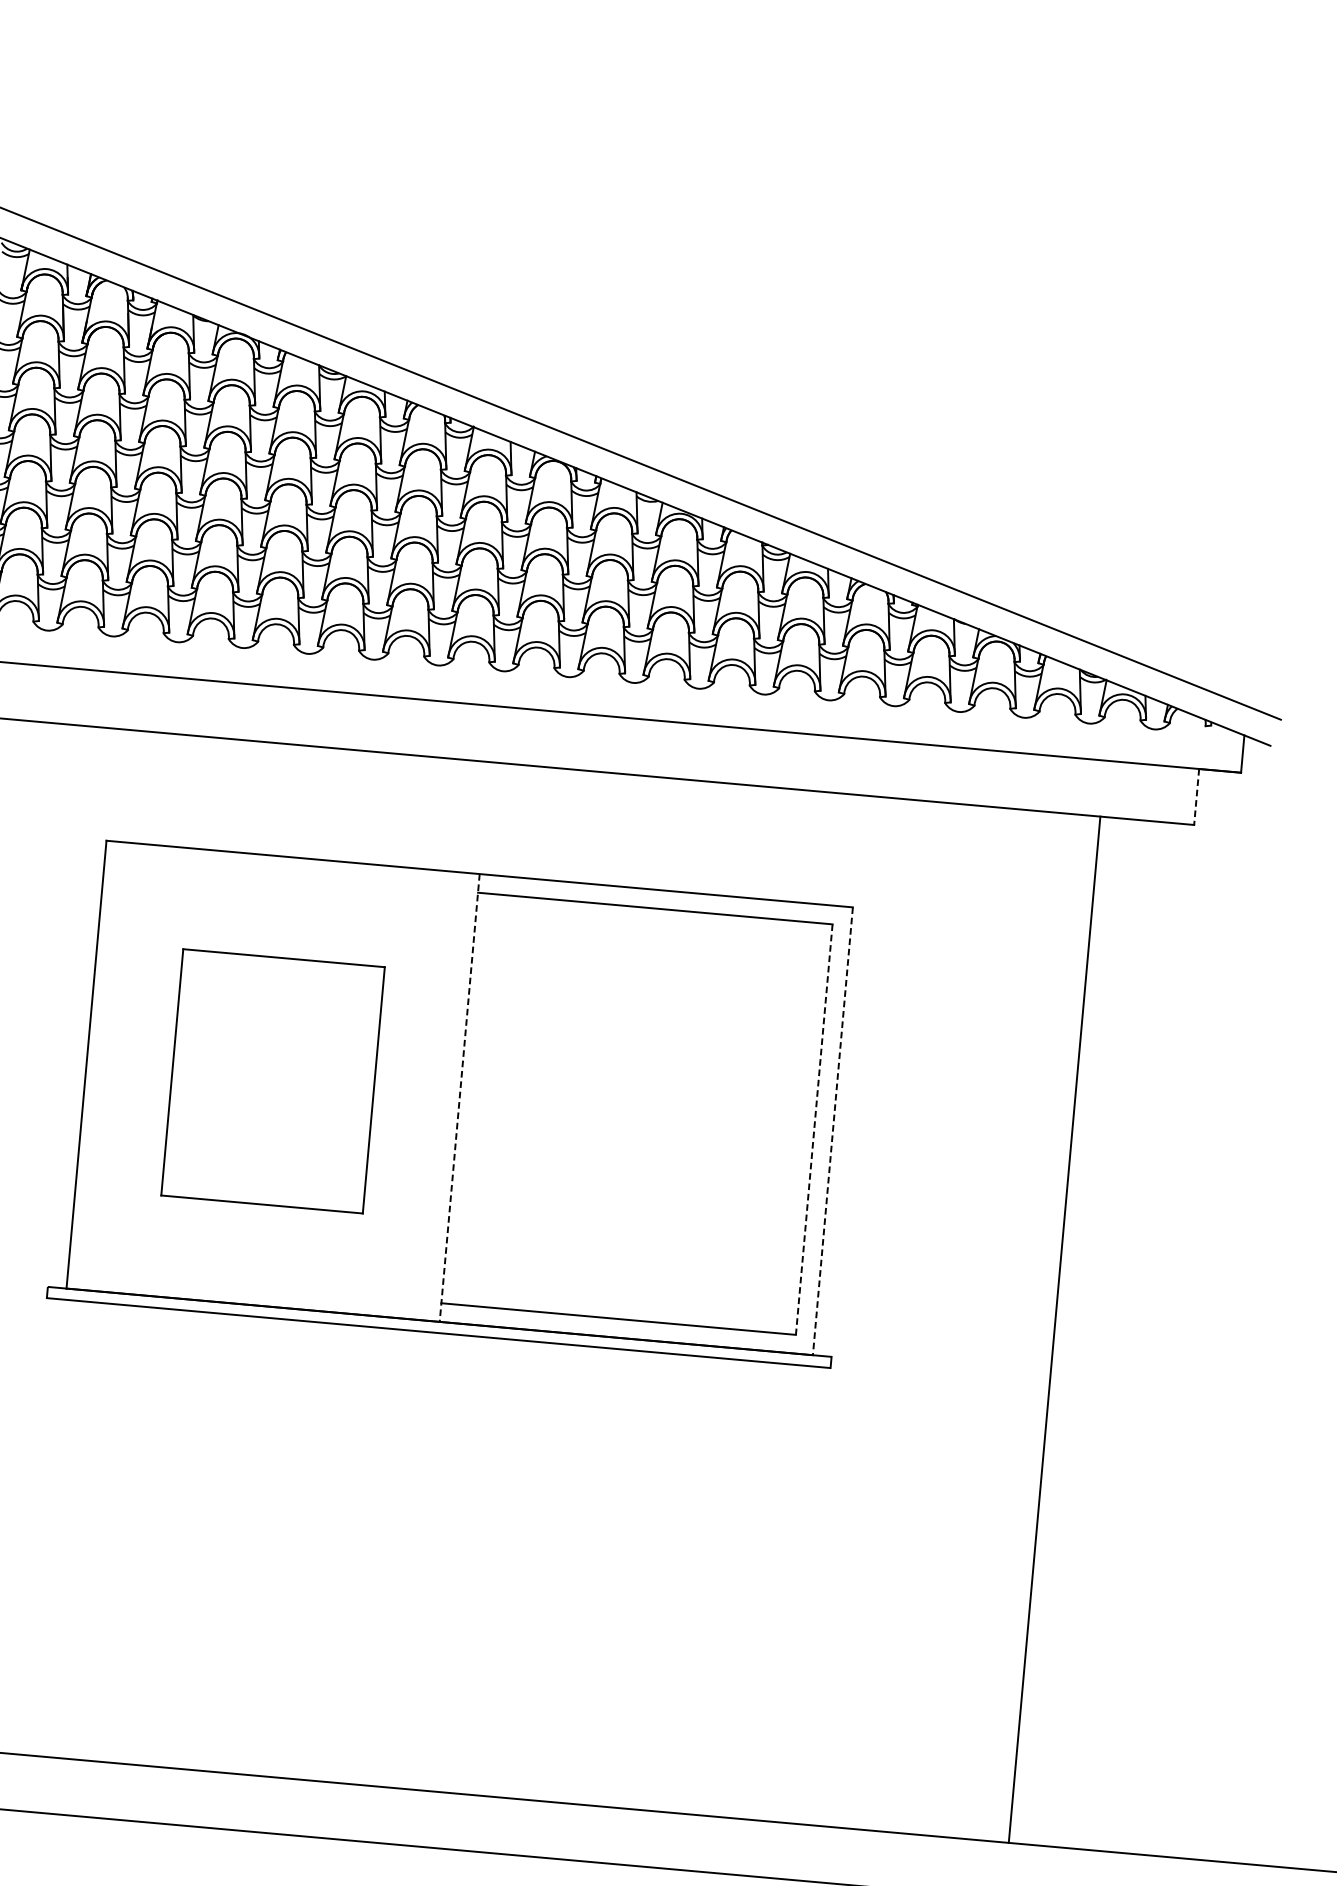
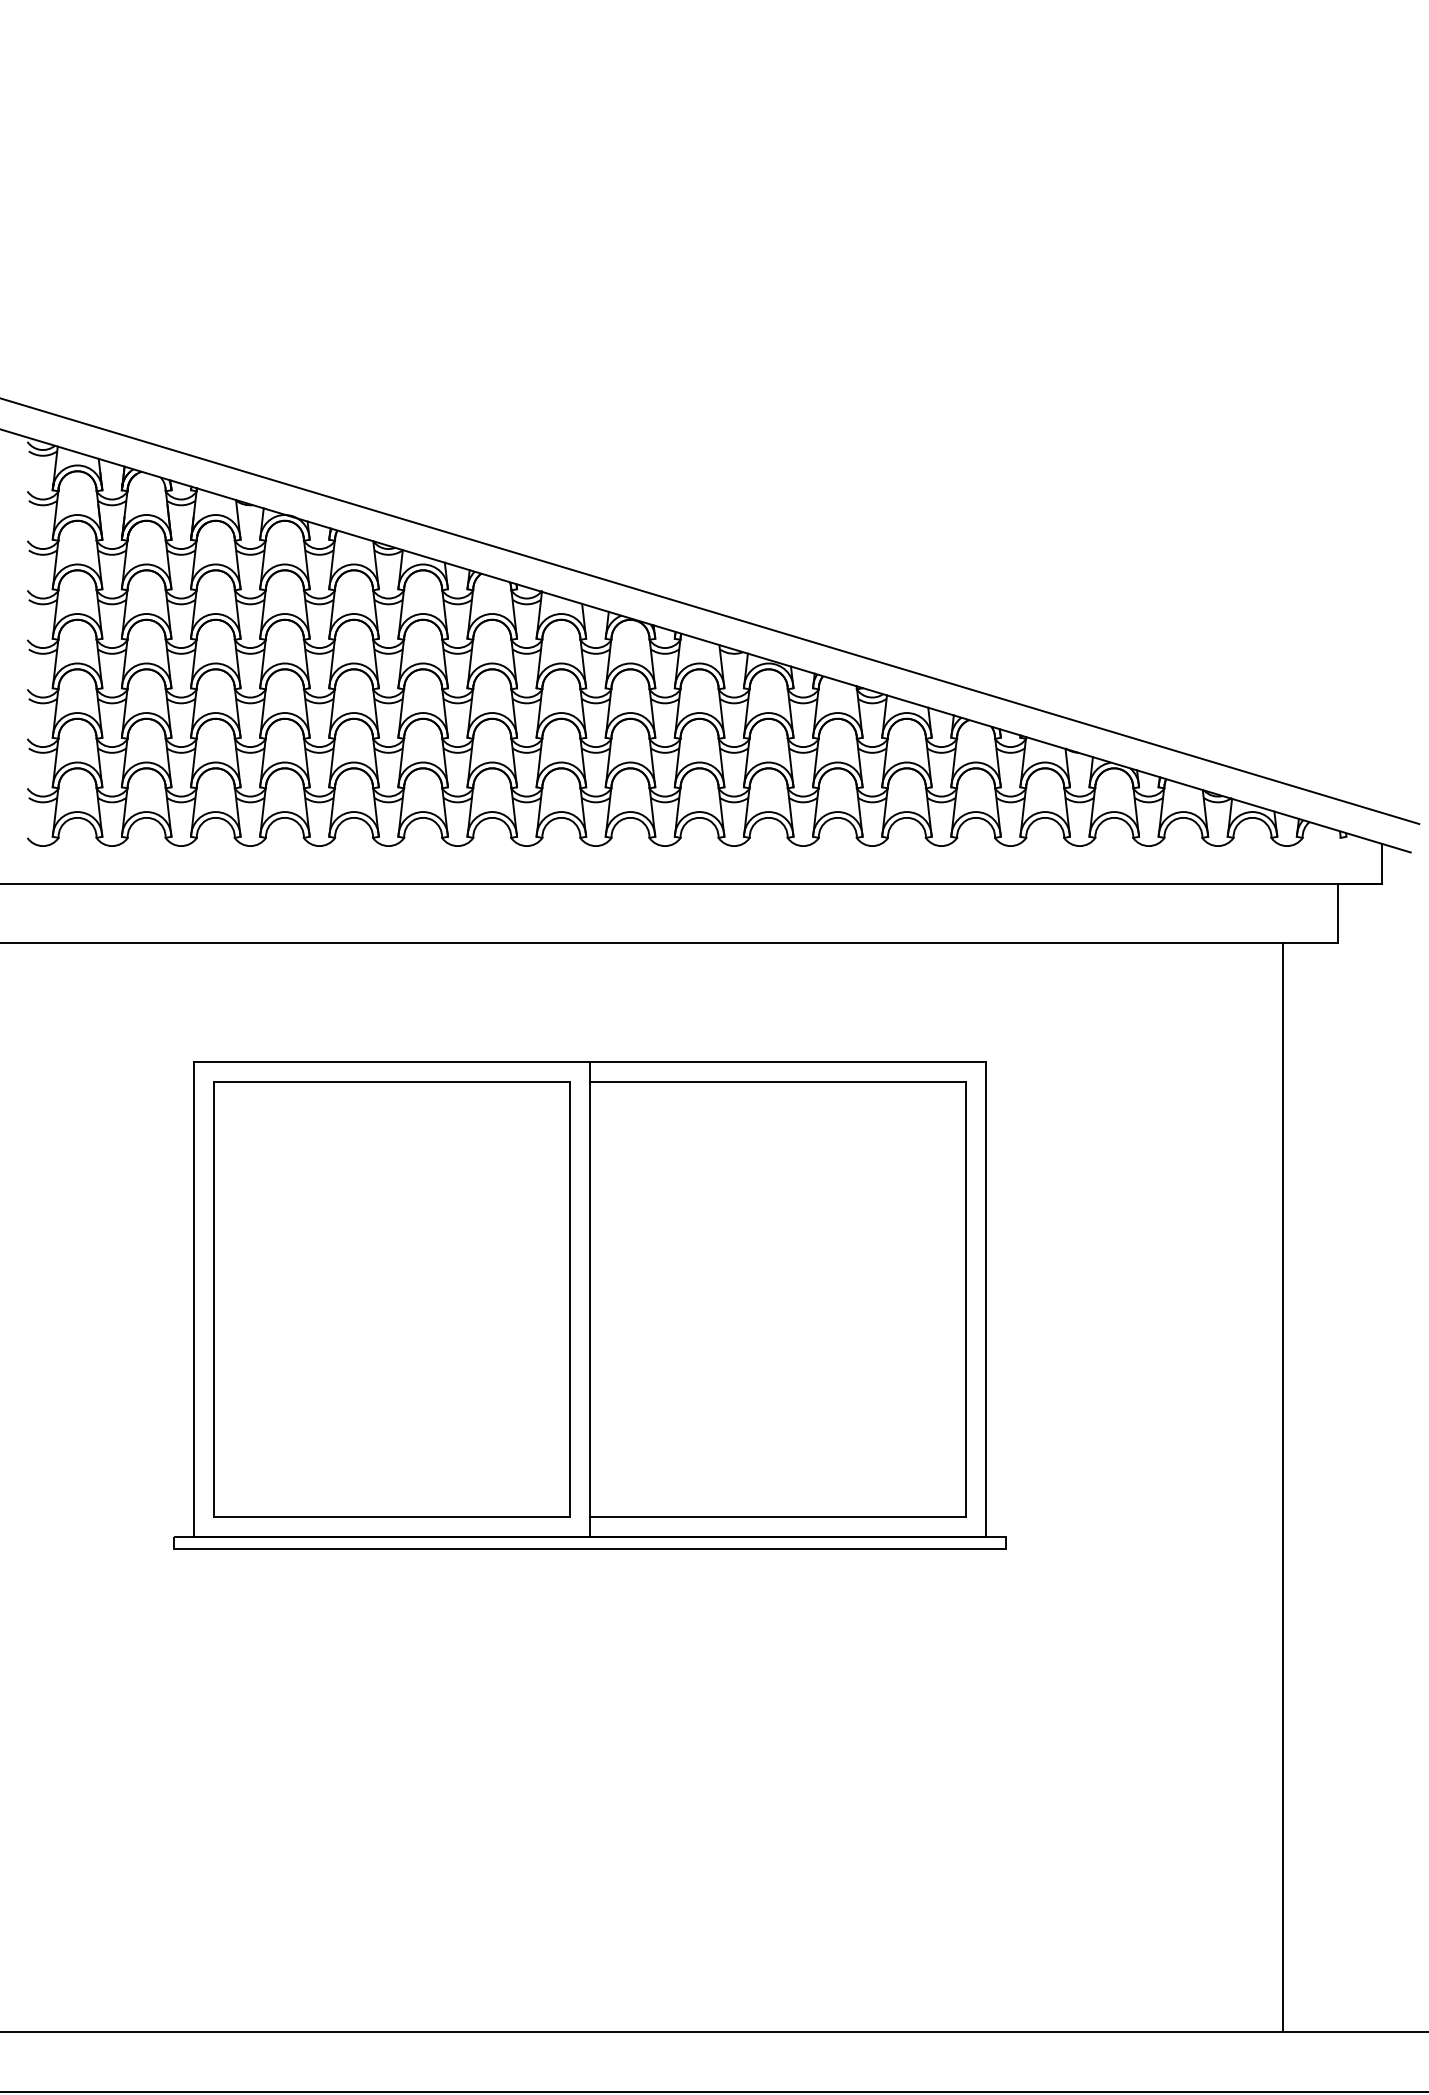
line: (1196, 797) -> (1337, 913), dashed -> solid
part: (272, 1081) -> (391, 1299), size x1.67
line: (460, 1098) -> (590, 1299), dashed -> solid
line: (814, 1129) -> (966, 1299), dashed -> solid
line: (833, 1131) -> (986, 1299), dashed -> solid
line: (1054, 1329) -> (1283, 1487), moved

